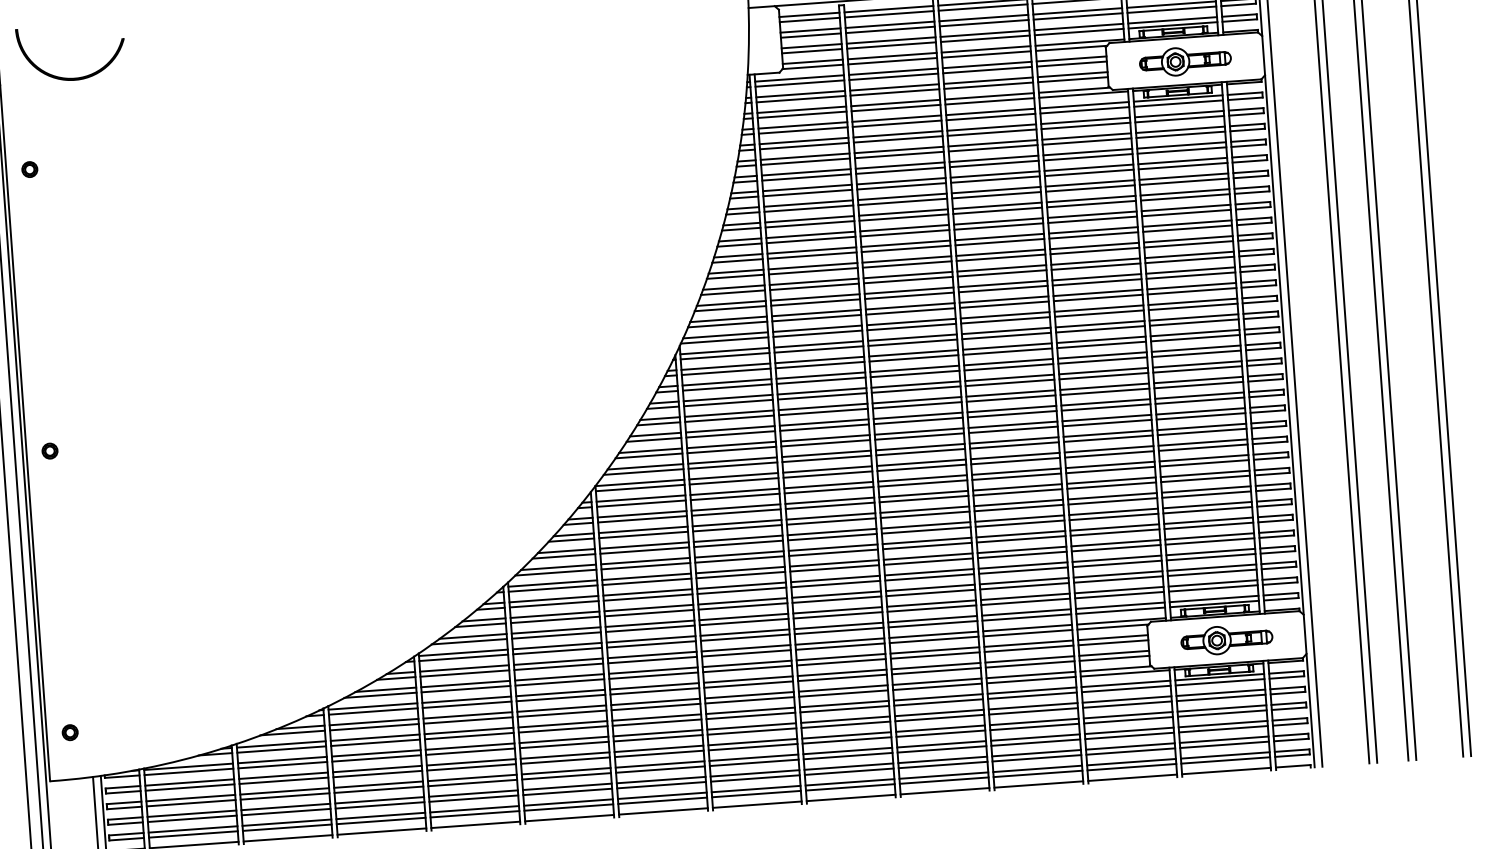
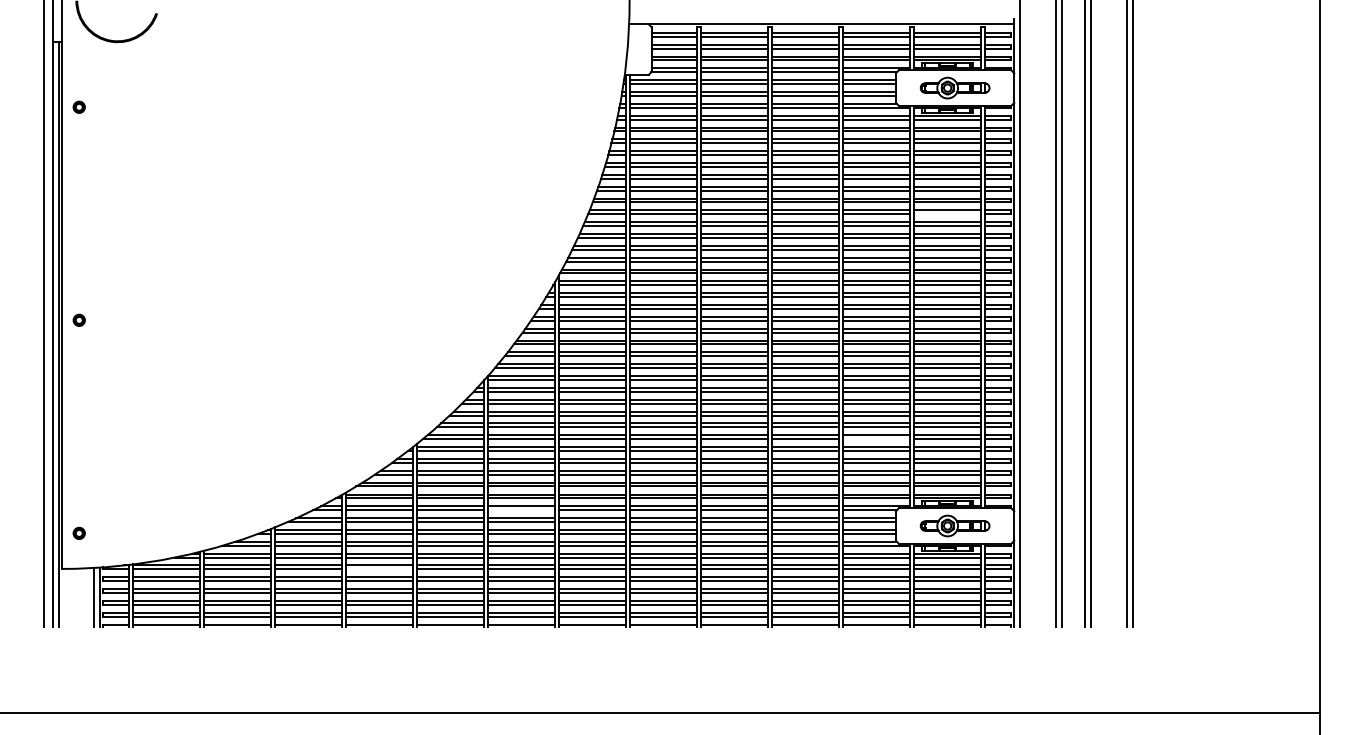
line: (1187, 228) -> (947, 214), removed
line: (1114, 533) -> (876, 439), removed
line: (652, 660) -> (521, 510), removed
line: (470, 751) -> (379, 569), removed

